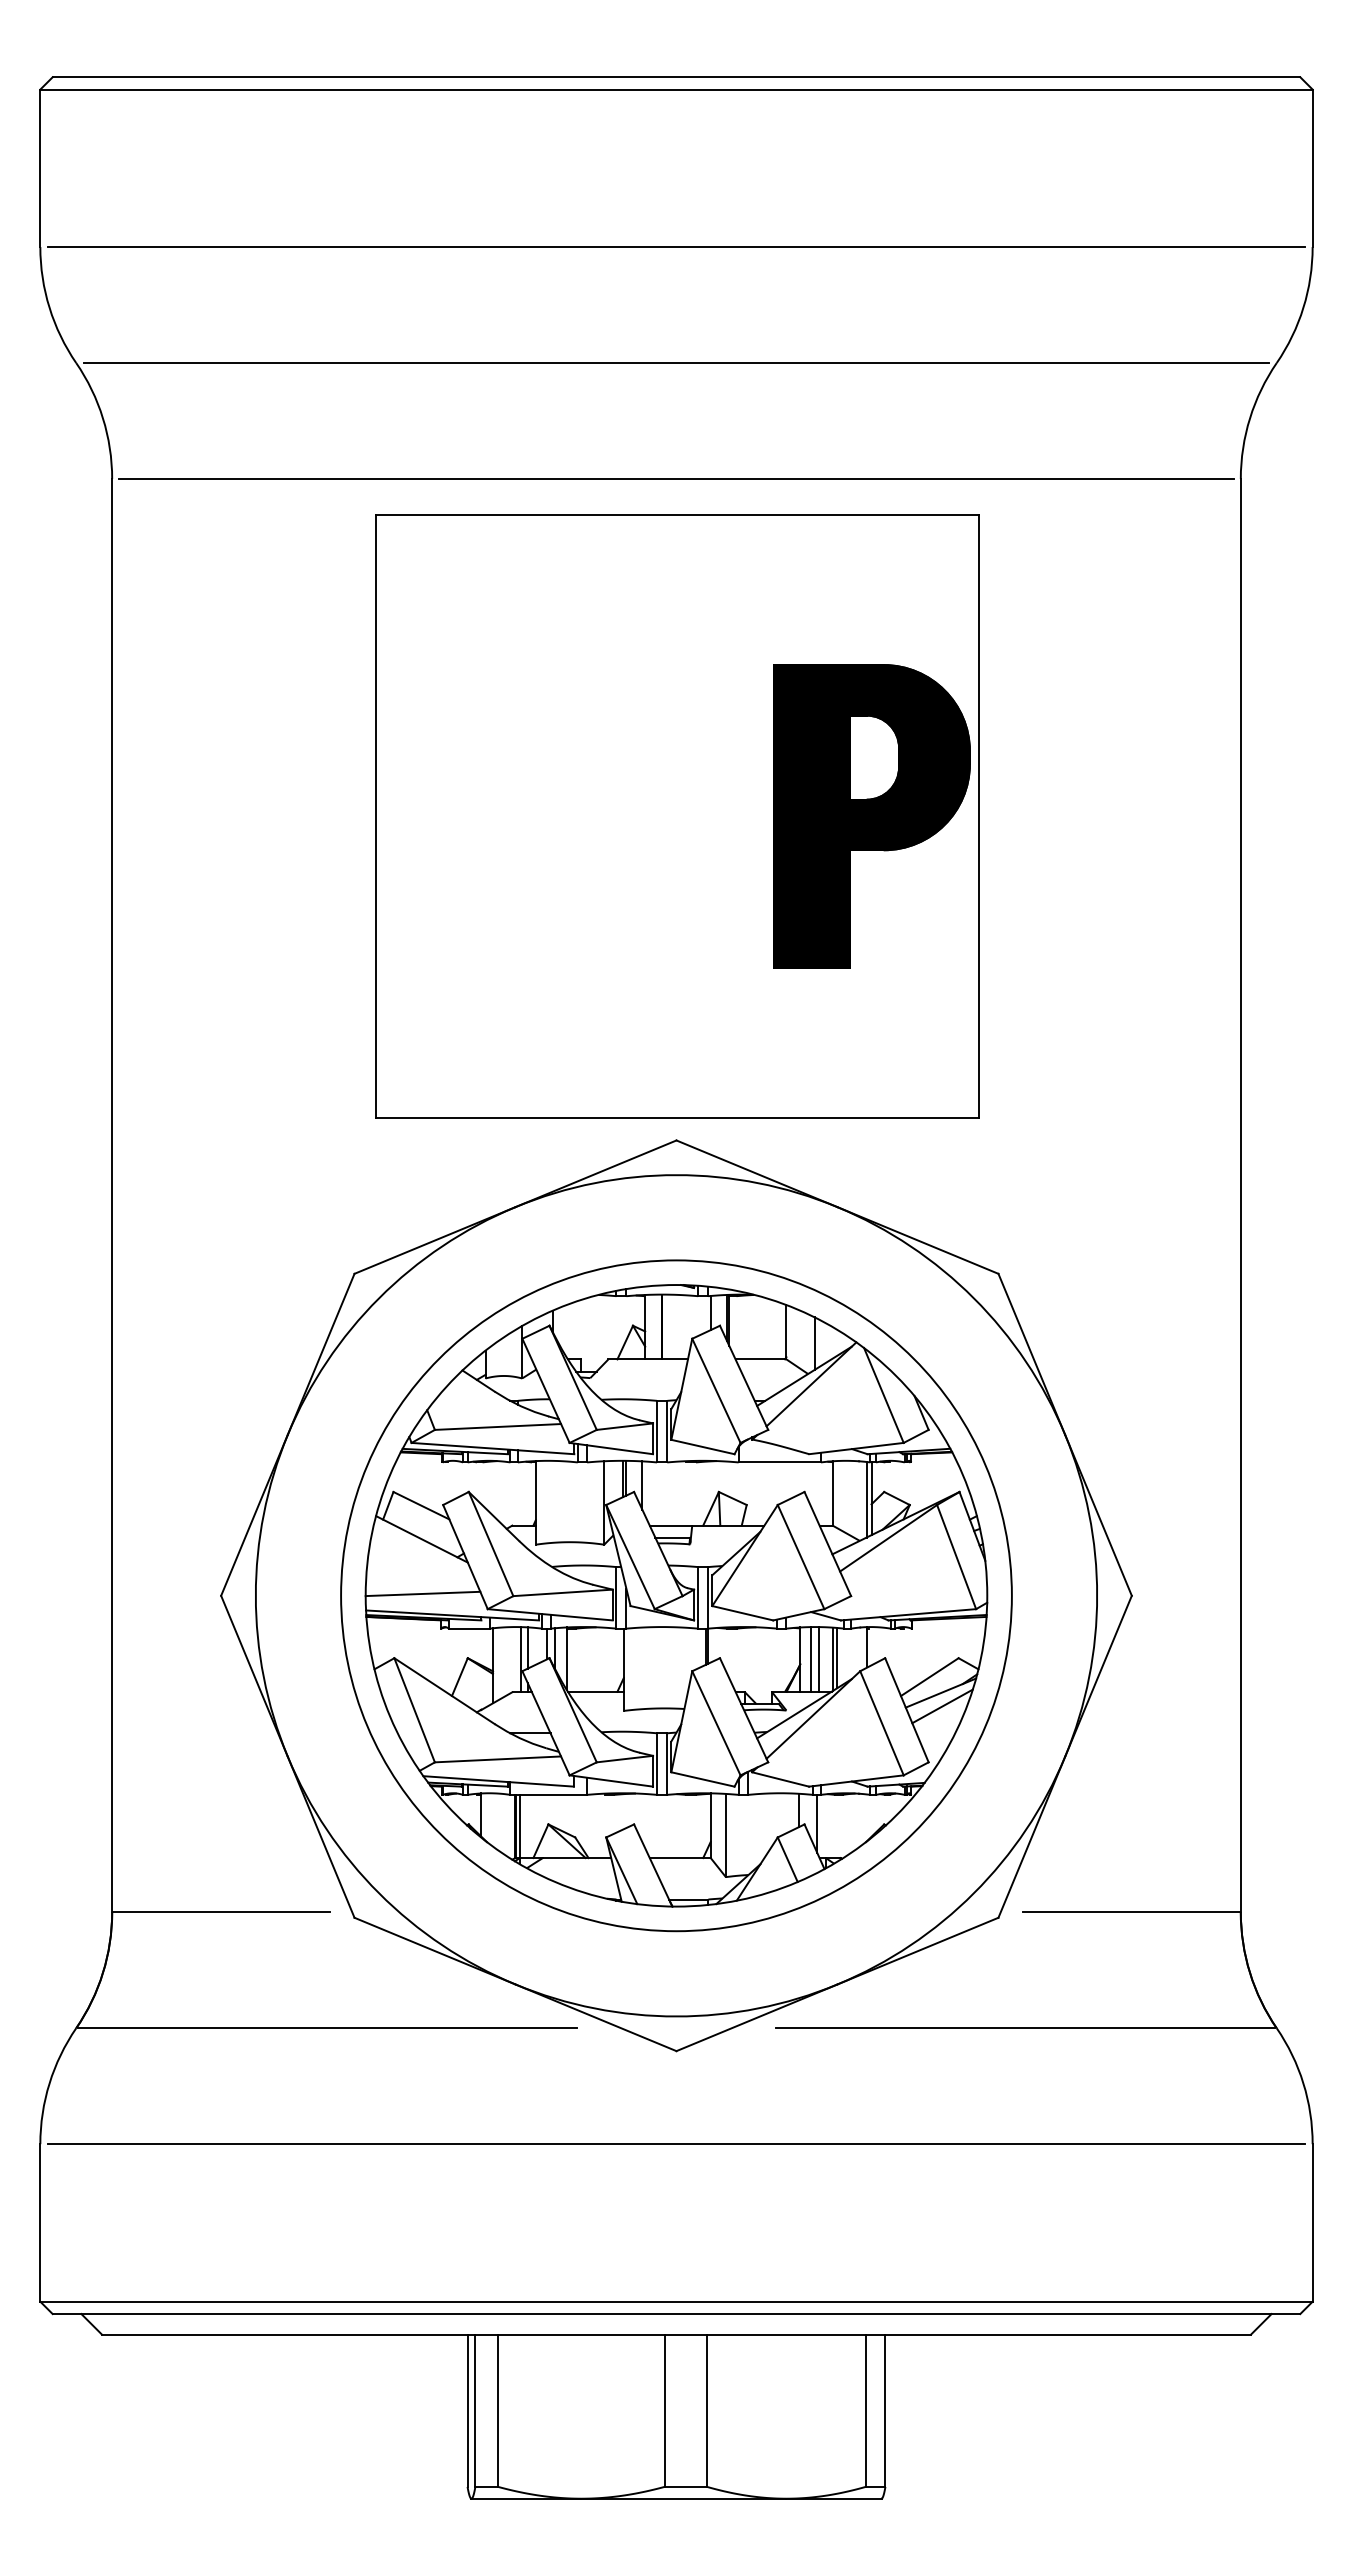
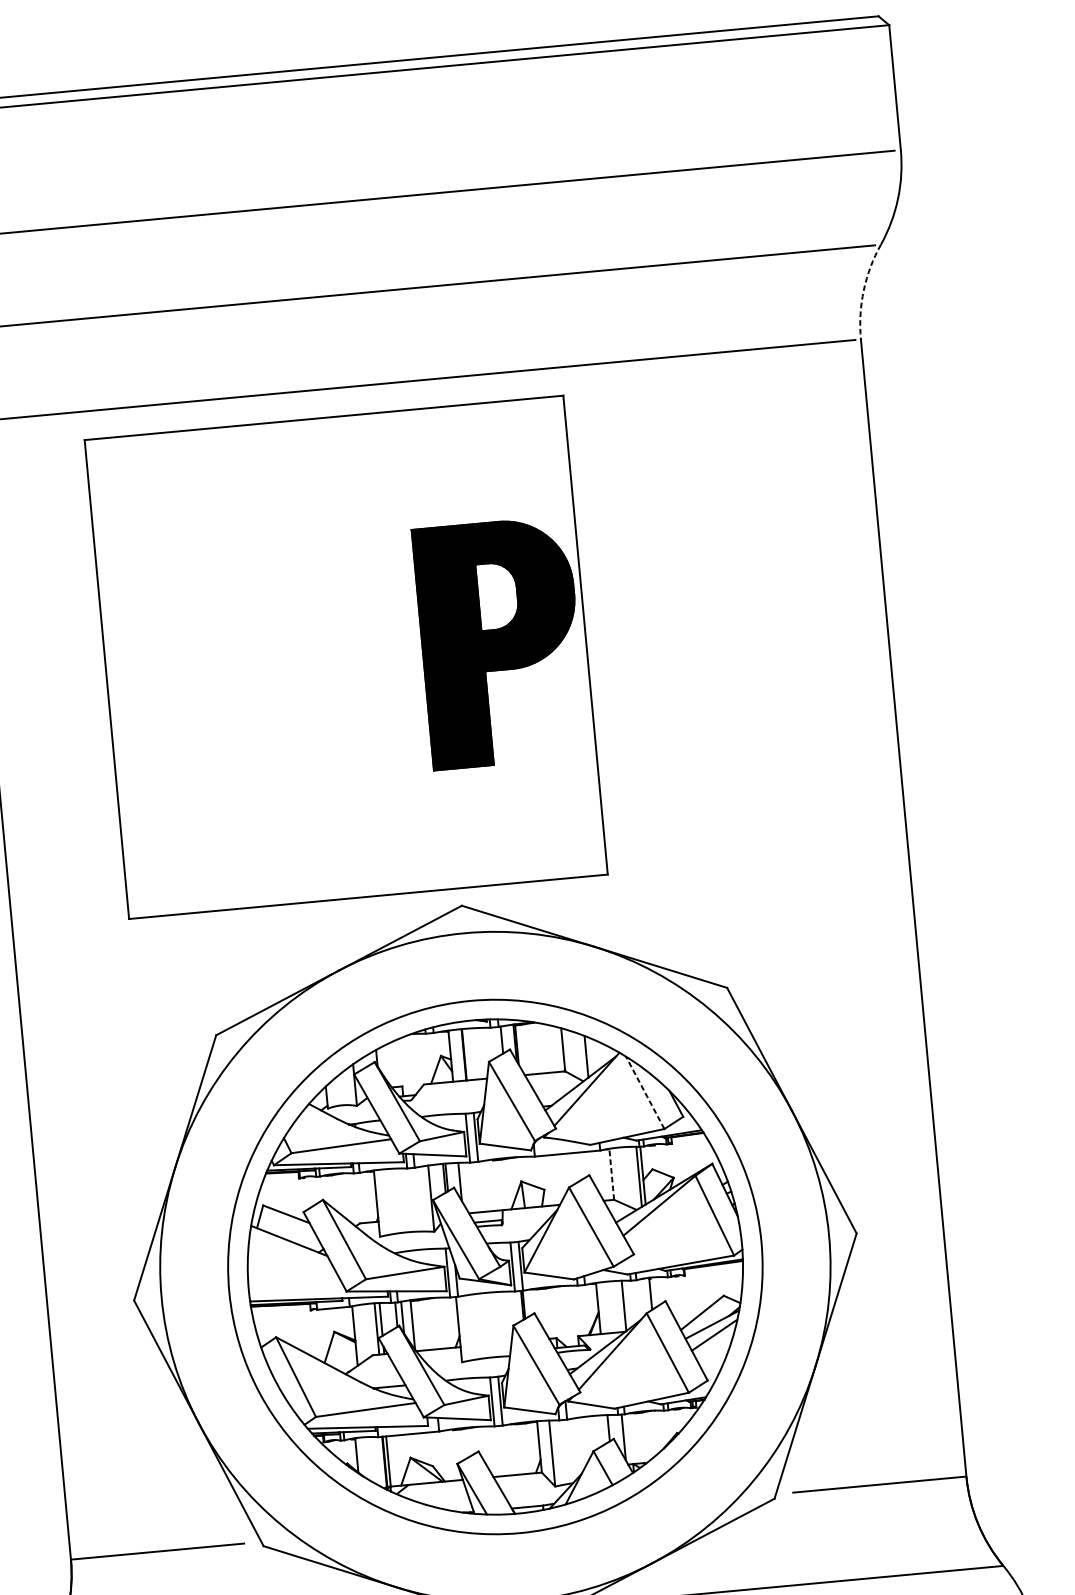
arc: (1250, 418) -> (864, 290), solid -> dashed
part: (677, 816) -> (346, 657), moved
line: (883, 1395) -> (644, 1092), solid -> dashed
line: (832, 1492) -> (611, 1173), solid -> dashed
line: (422, 1593) -> (293, 1283), removed
line: (837, 1657) -> (627, 1304), removed
line: (810, 1659) -> (606, 1307), removed
line: (818, 1659) -> (612, 1307), removed

